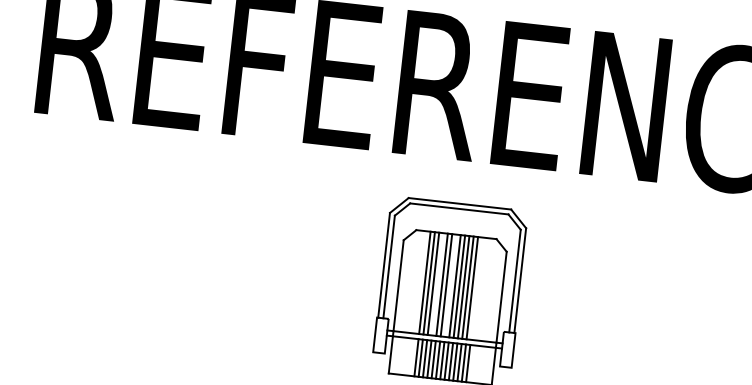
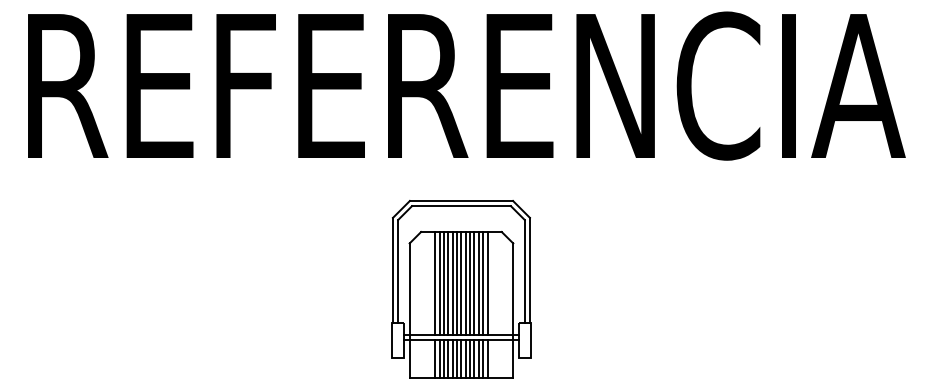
line: (437, 284) -> (448, 283), added
line: (450, 285) -> (461, 283), added
line: (476, 288) -> (487, 283), added

